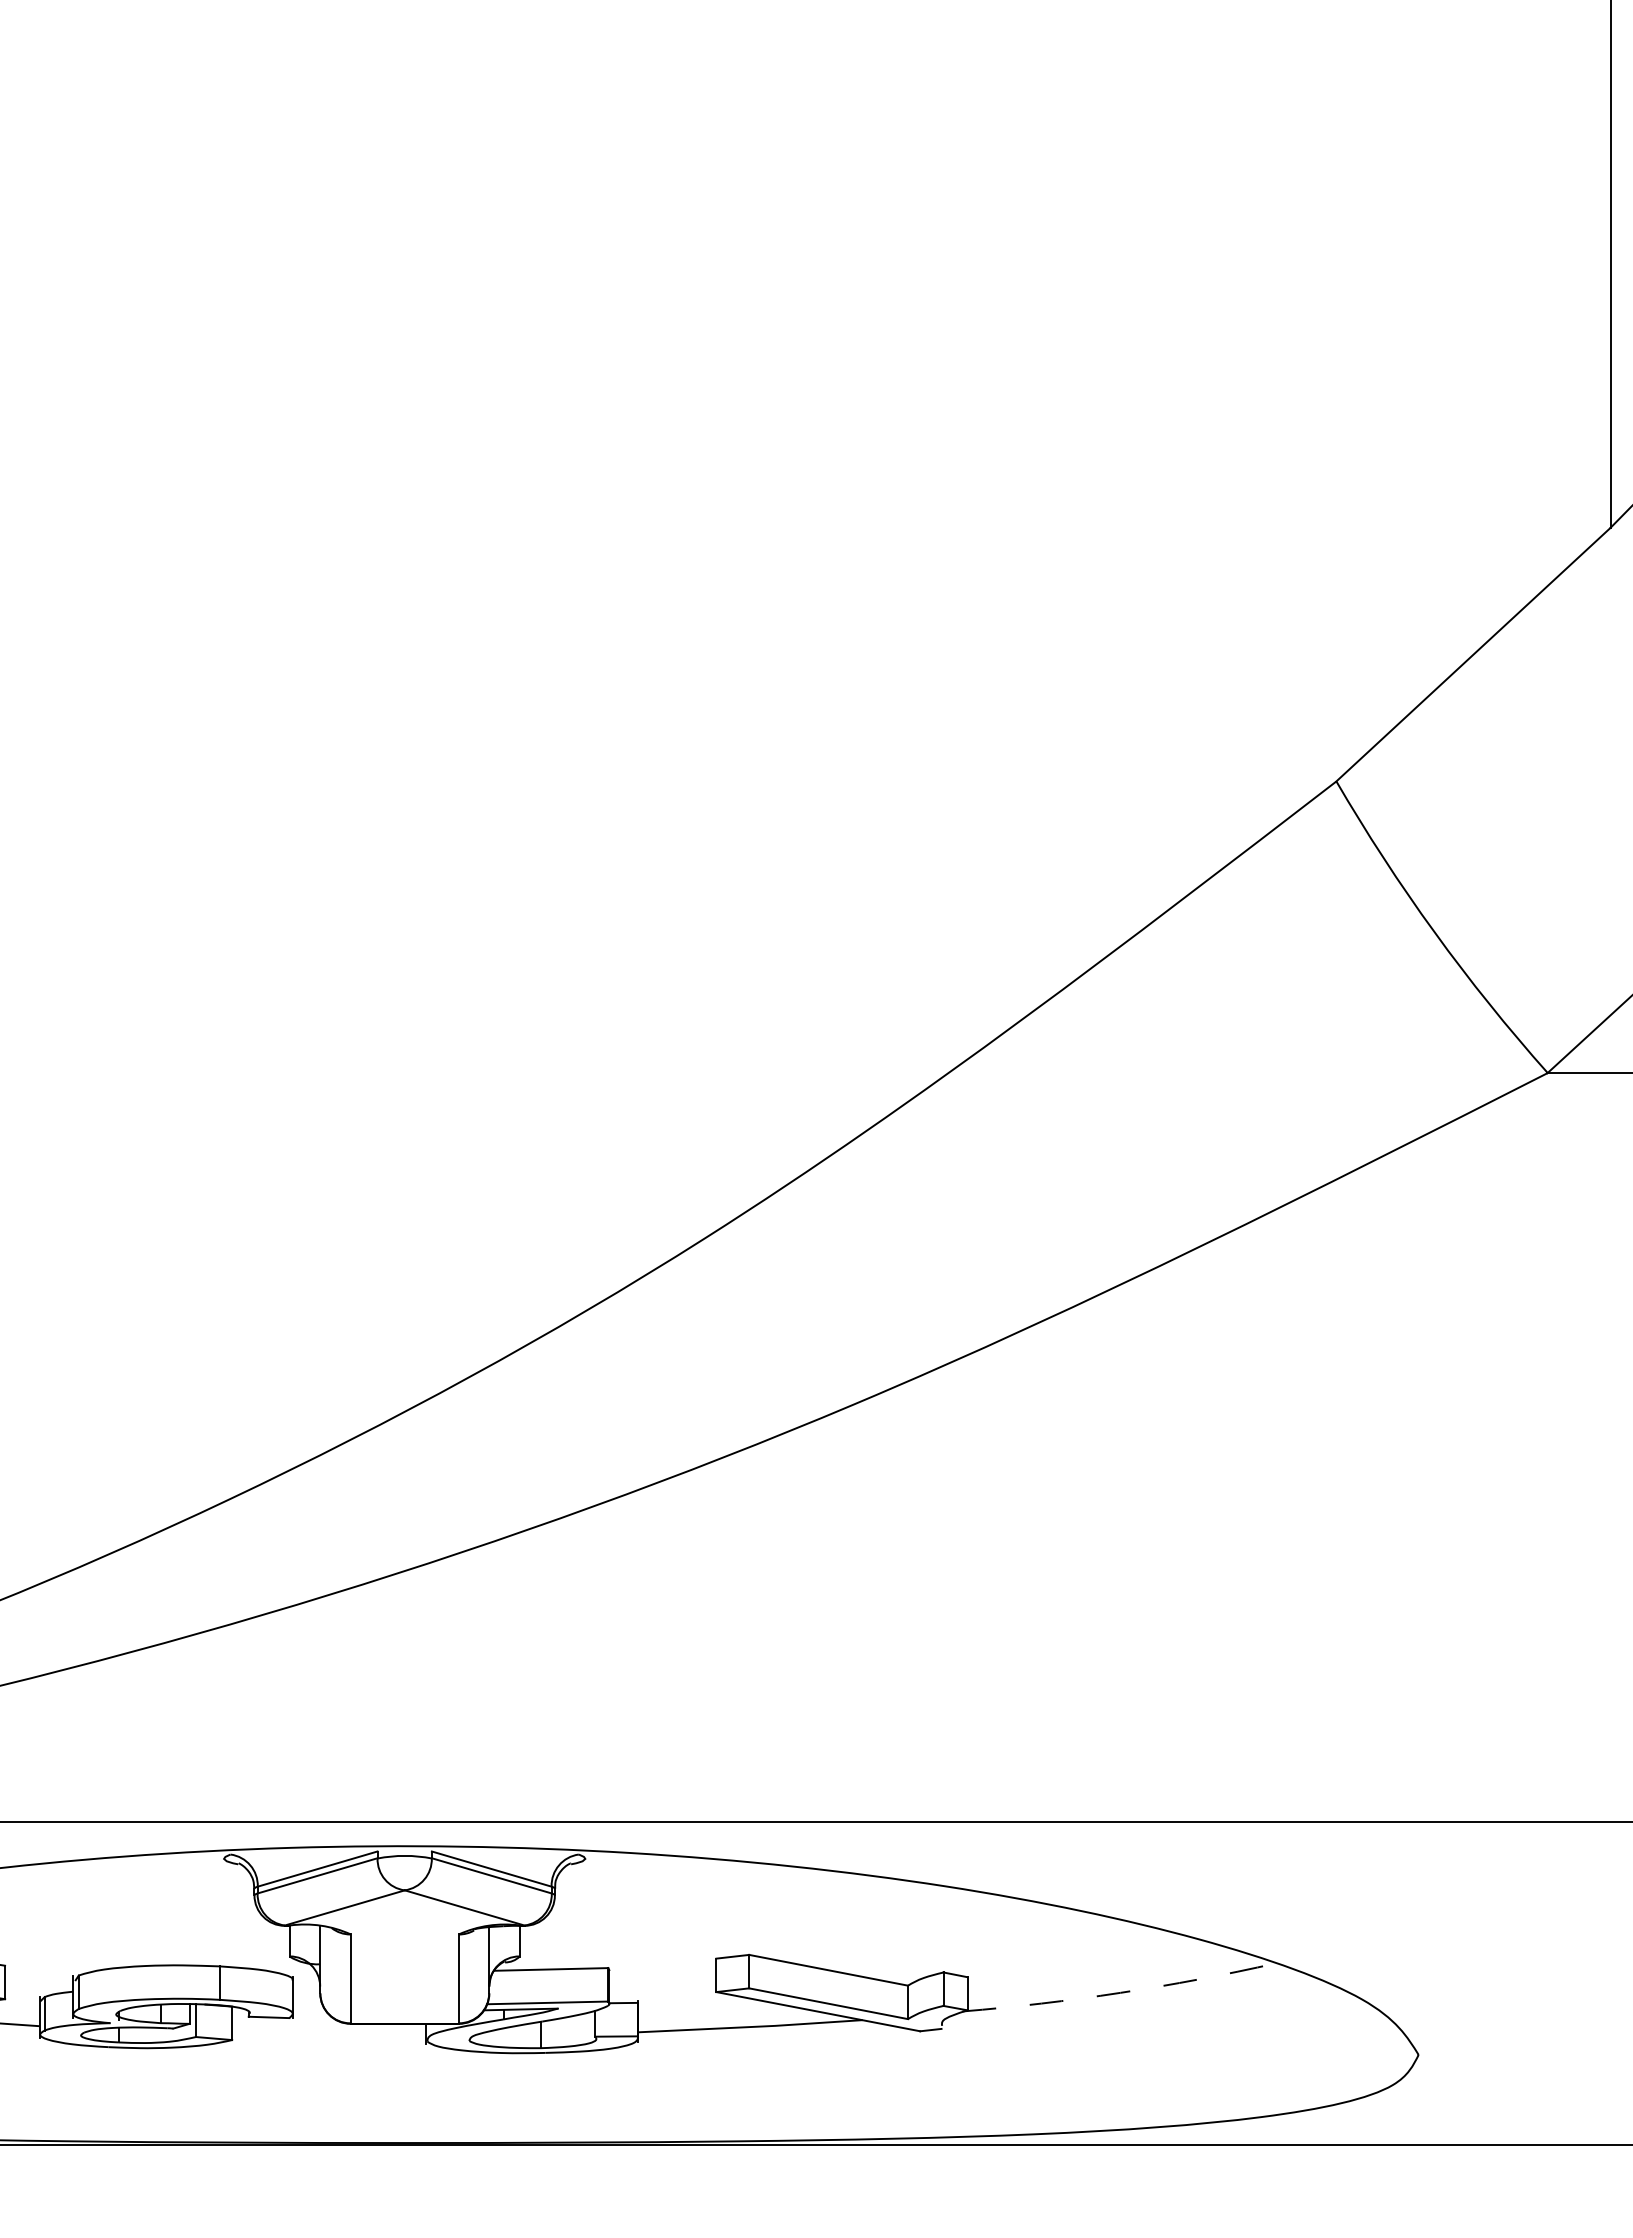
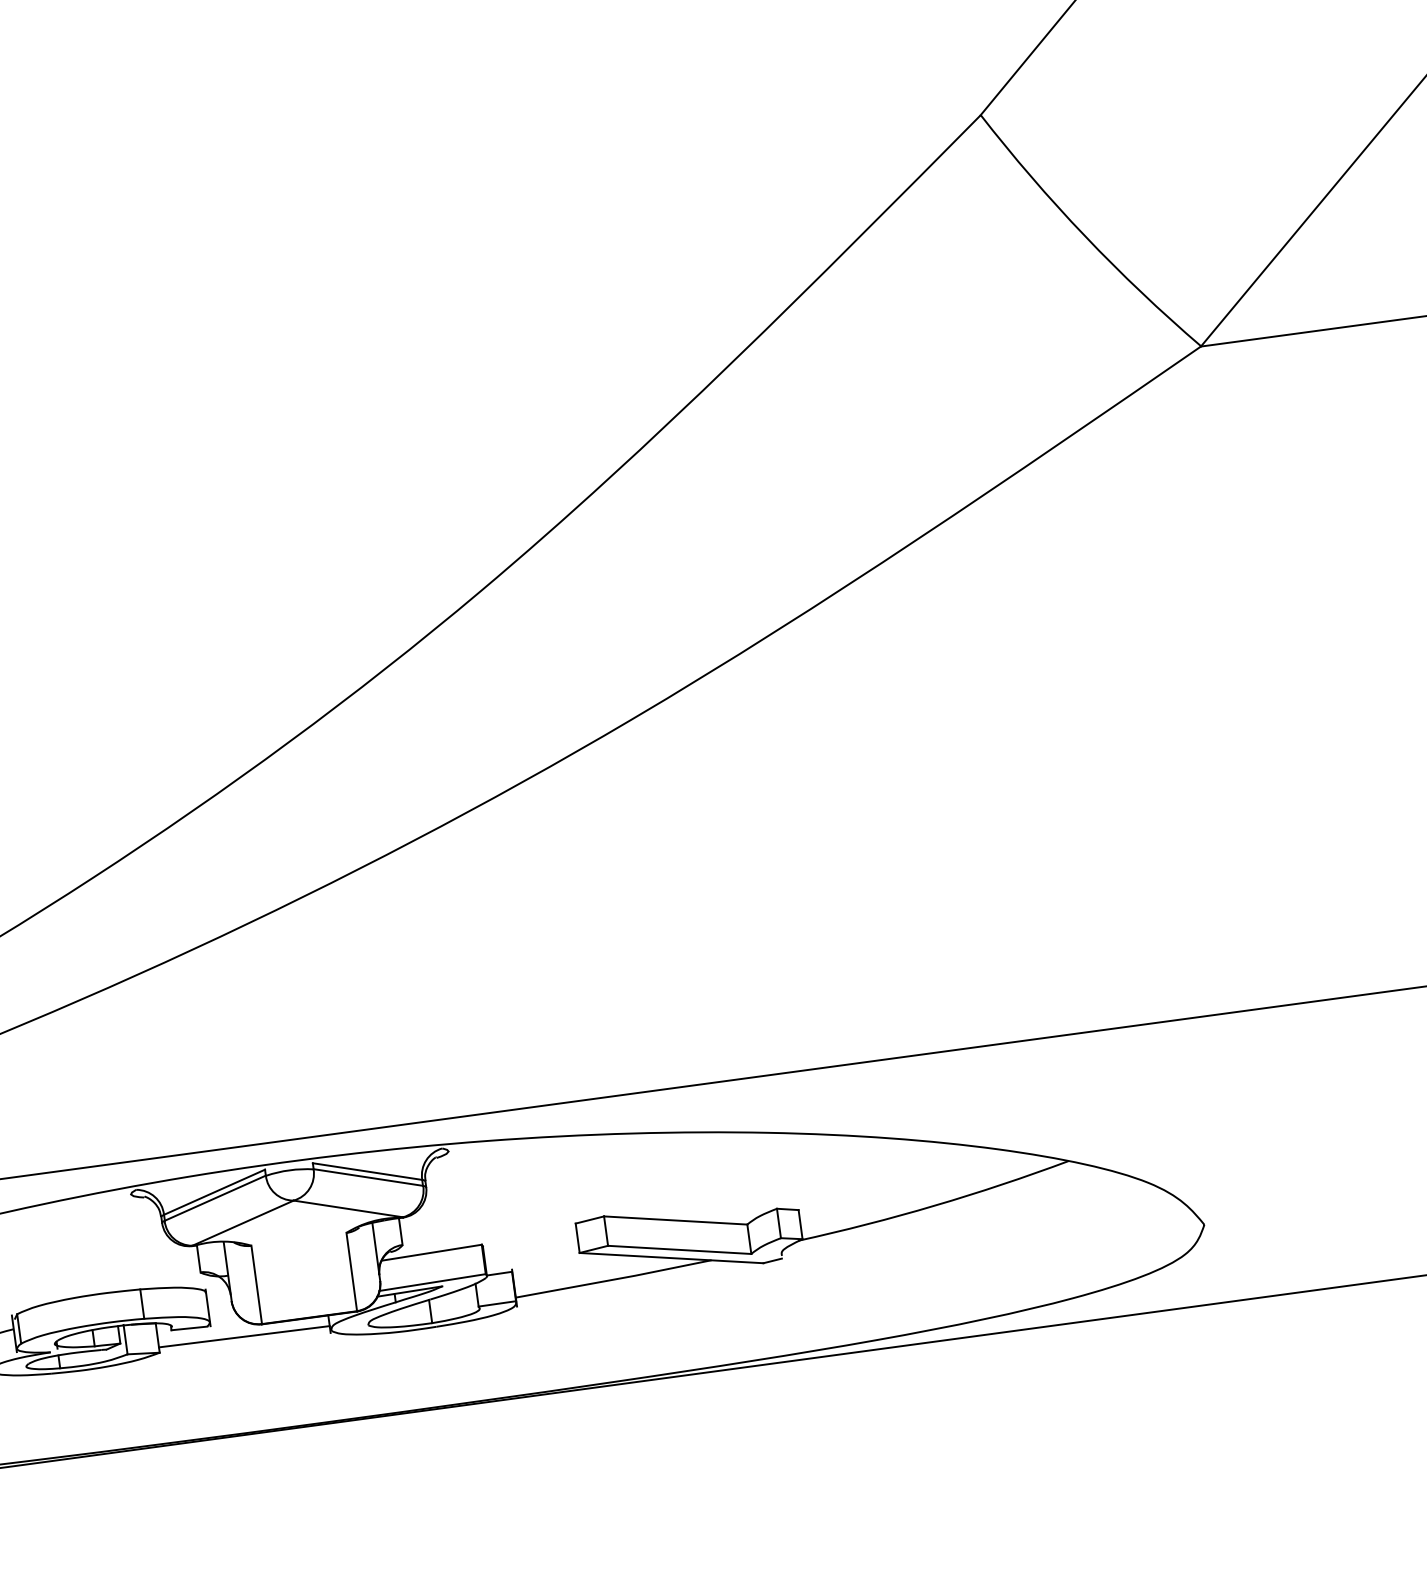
arc: (1120, 1992) -> (934, 1205), dashed -> solid
line: (329, 2034) -> (244, 1336), added

